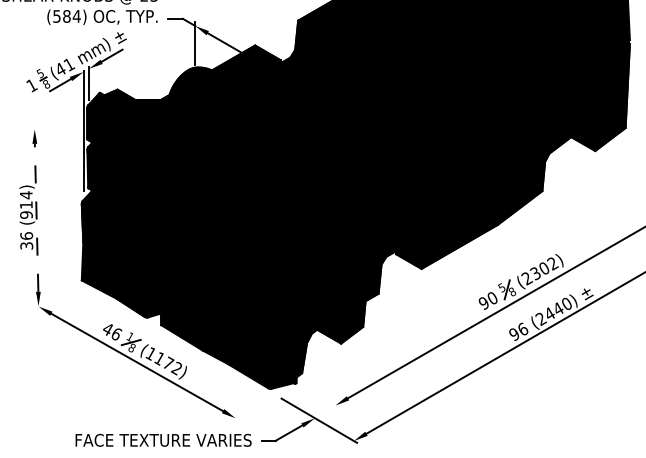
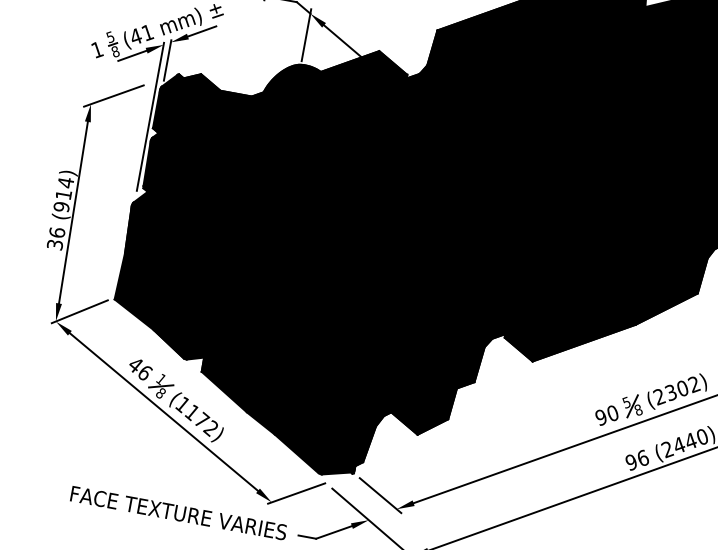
line: (51, 119) -> (113, 95), added
line: (36, 217) -> (73, 212), dashed -> solid
line: (55, 295) -> (79, 311), added
line: (320, 396) -> (380, 494), added
line: (253, 407) -> (296, 493), added

